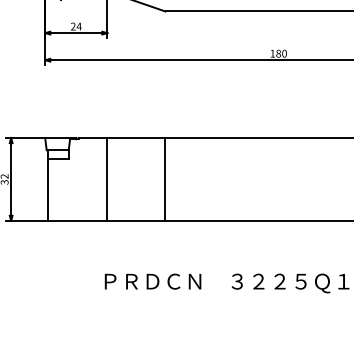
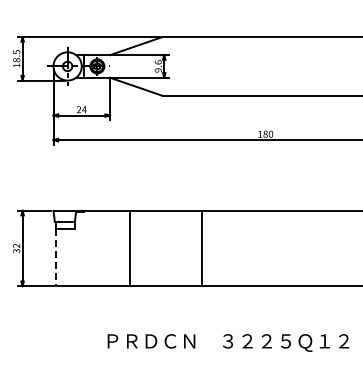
line: (107, 179) -> (130, 248), moved
line: (165, 179) -> (202, 248), moved
line: (48, 190) -> (56, 258), solid -> dashed

